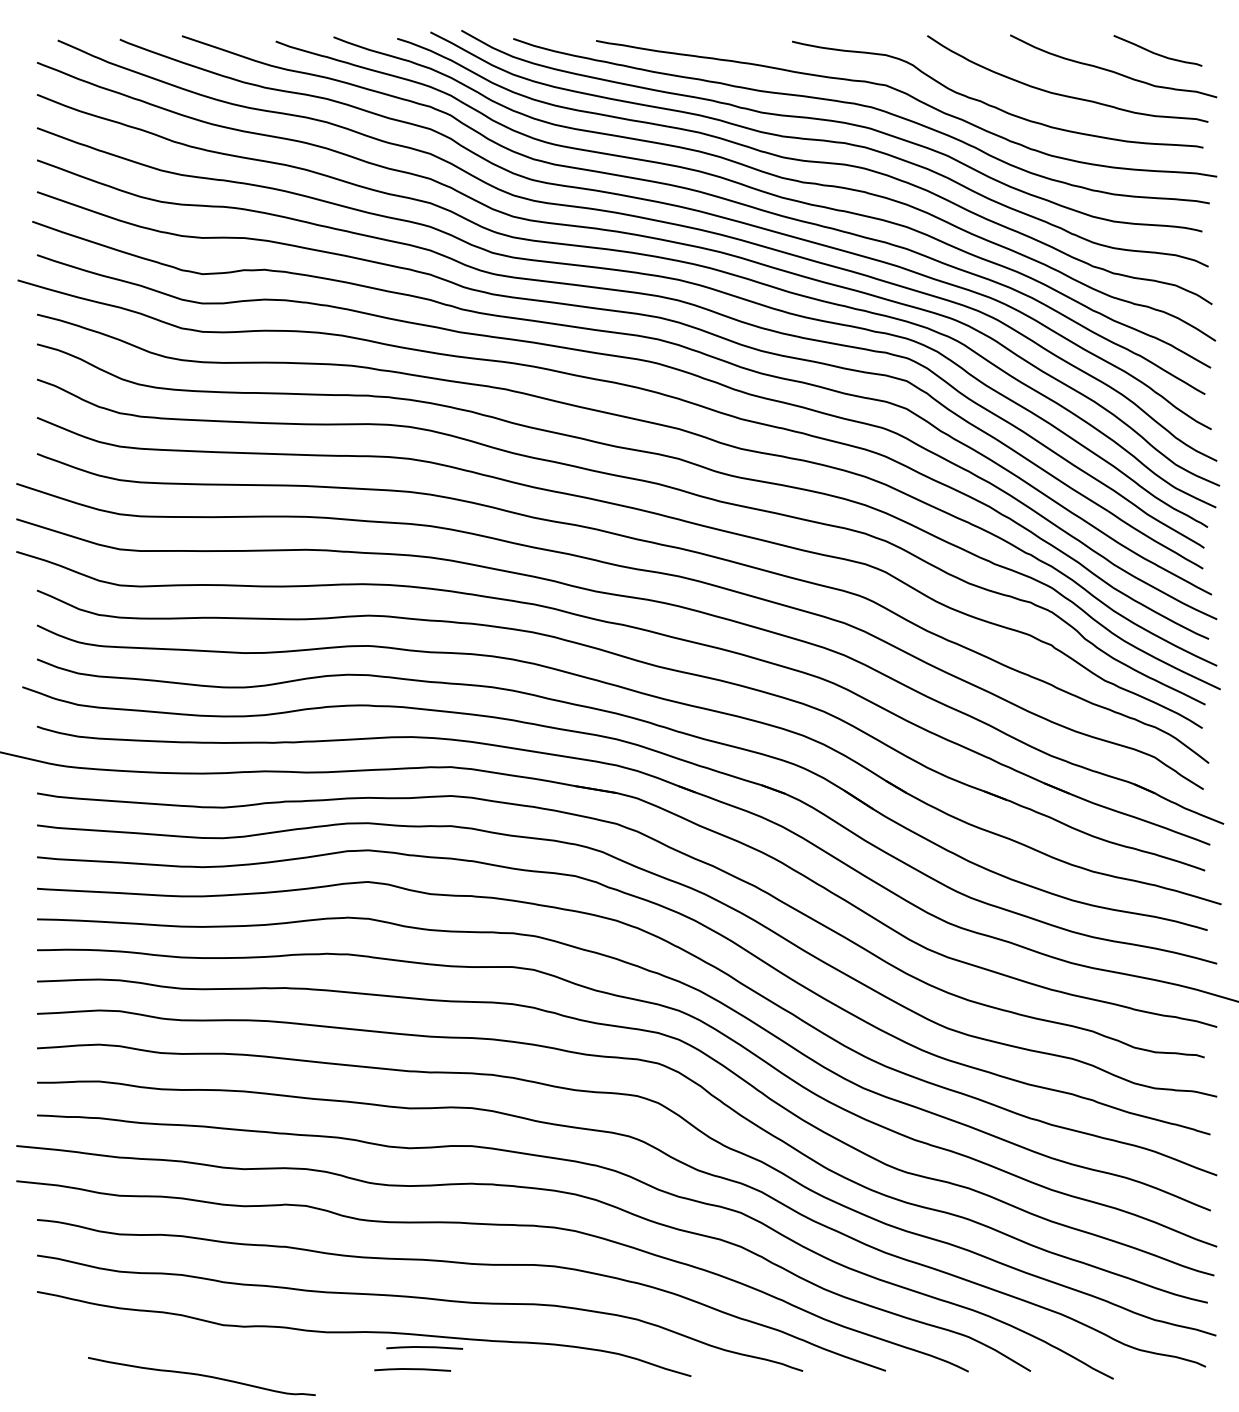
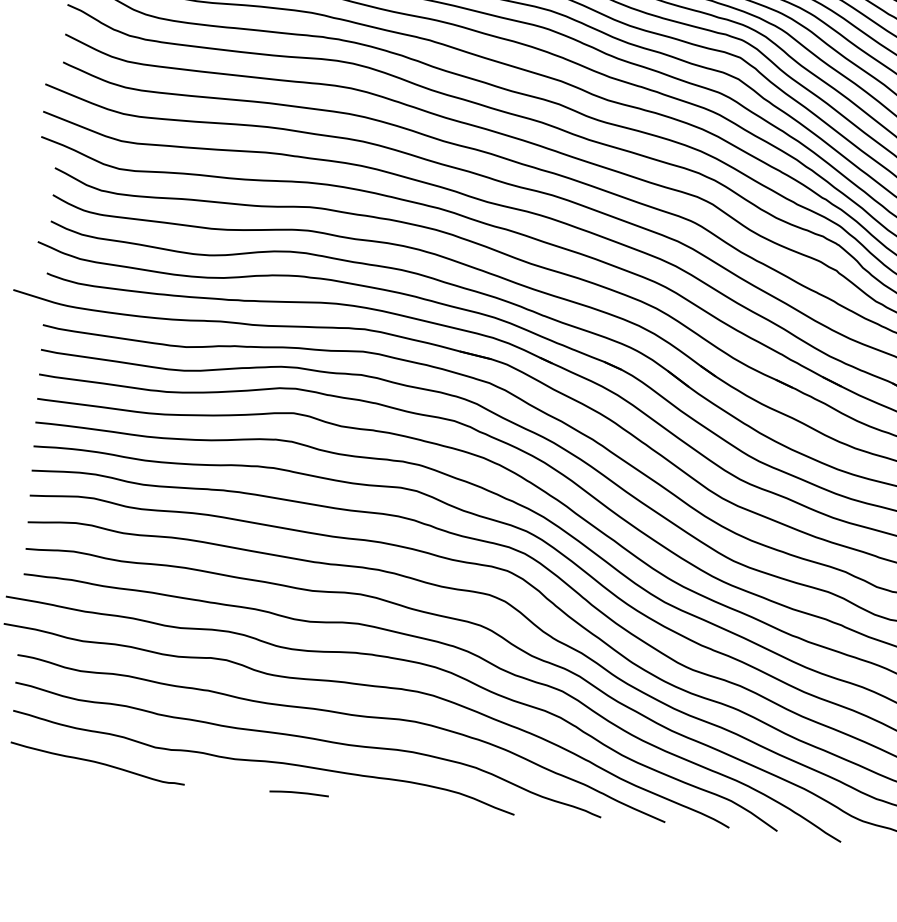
line: (424, 1347) -> (309, 776), removed
curve: (201, 1376) -> (97, 763), moved

